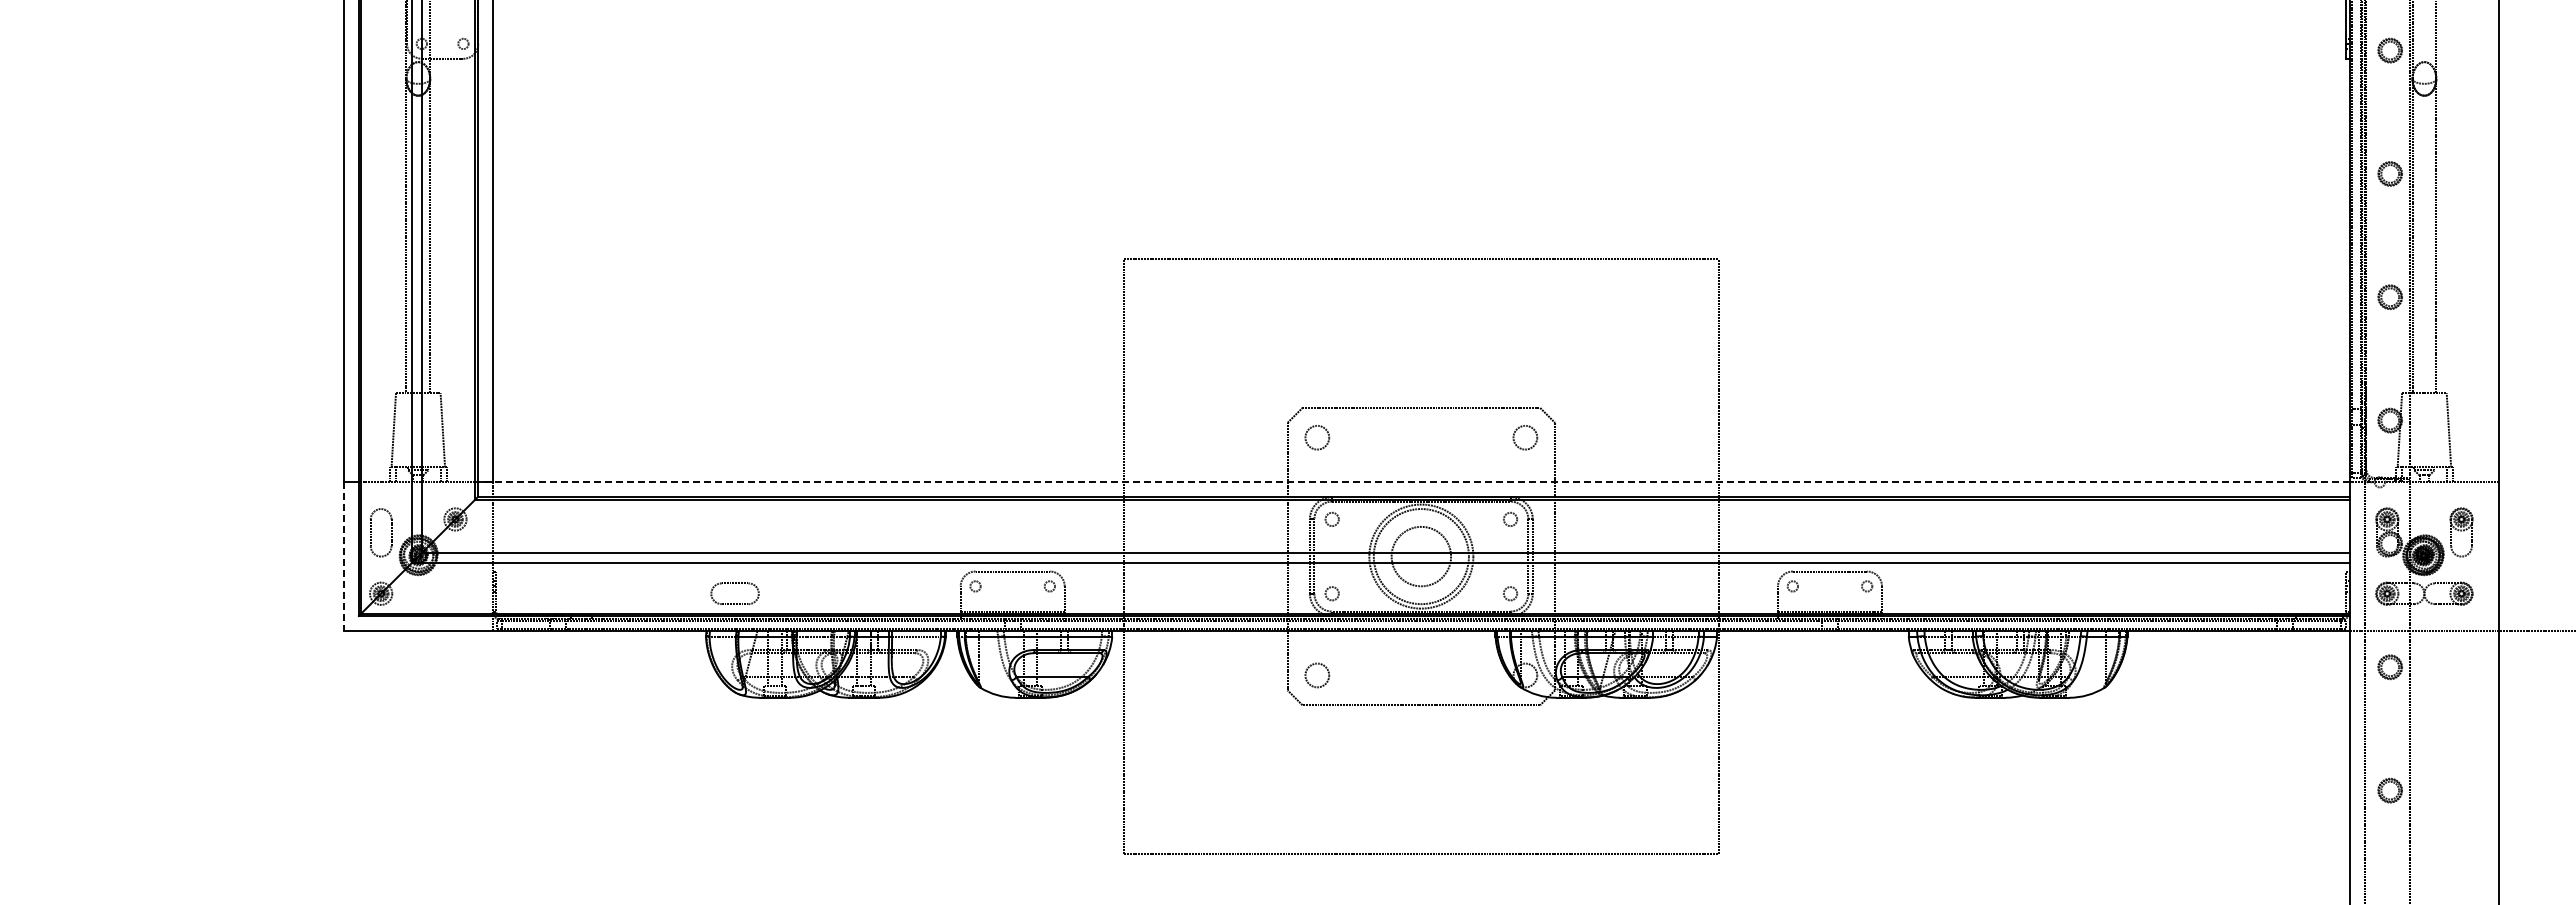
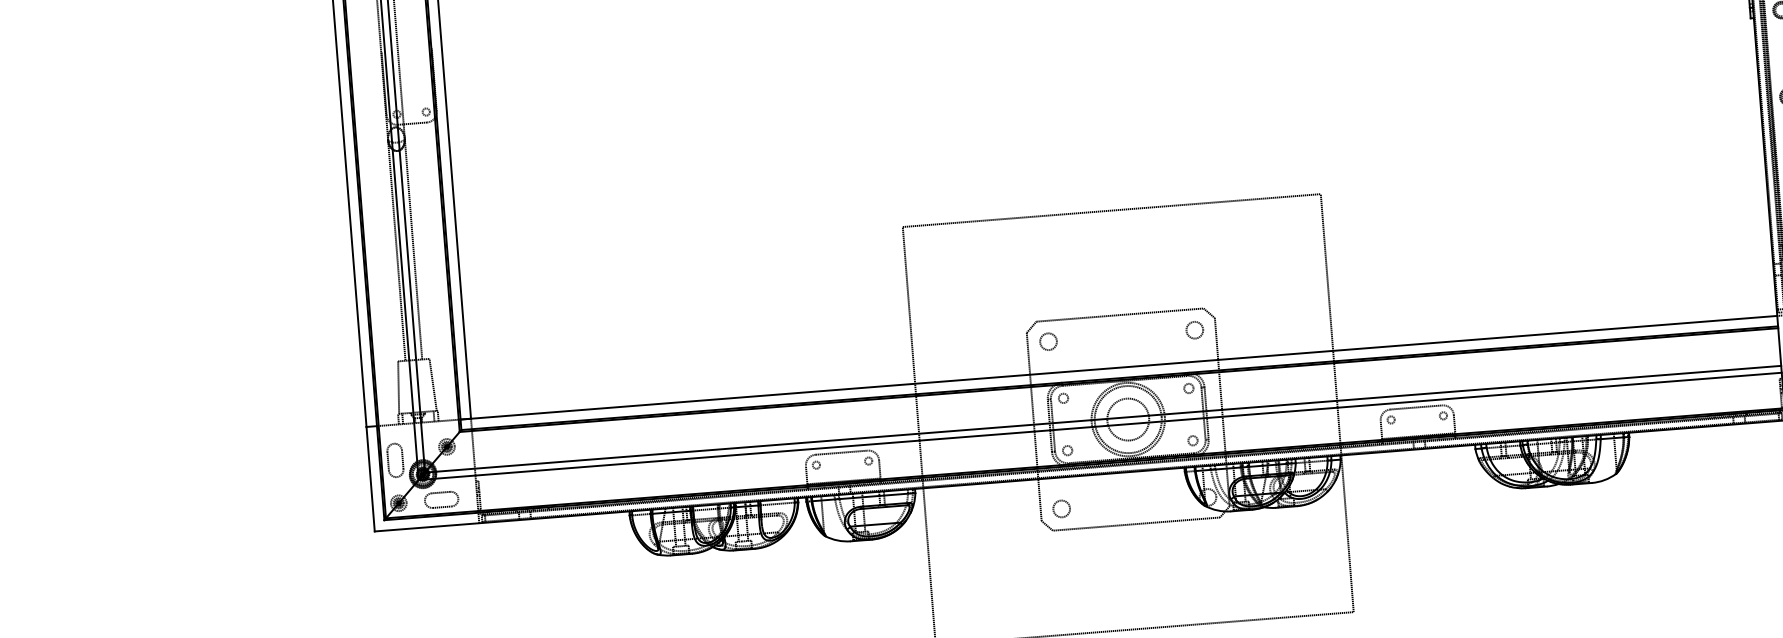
line: (1413, 482) -> (1118, 367), dashed -> solid
line: (344, 557) -> (371, 479), dashed -> solid
part: (734, 603) -> (441, 506), moved

